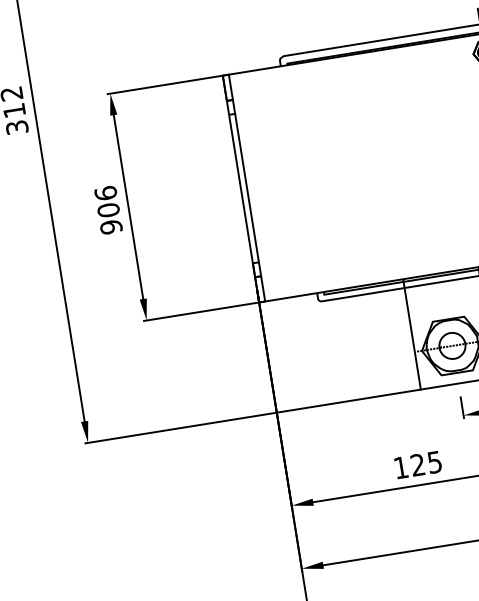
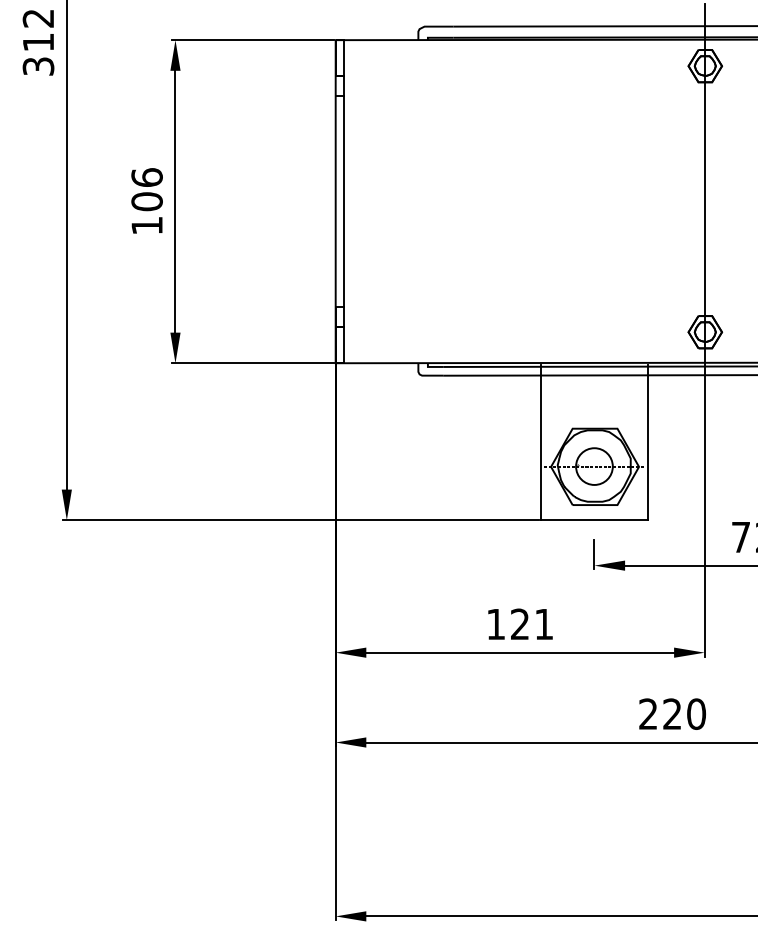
text: (110, 227) -> (146, 225), 906 -> 106
text: (434, 462) -> (543, 624), 125 -> 121

